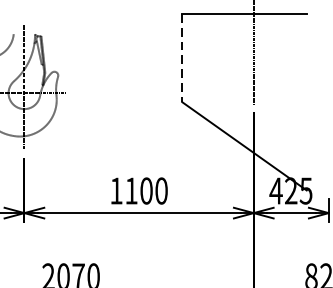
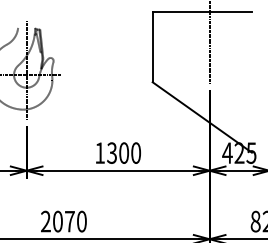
line: (182, 58) -> (152, 47), dashed -> solid
text: (130, 190) -> (111, 152), 1100 -> 1300

